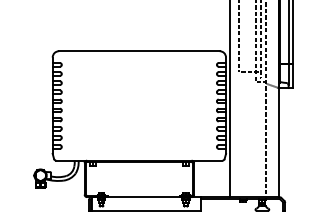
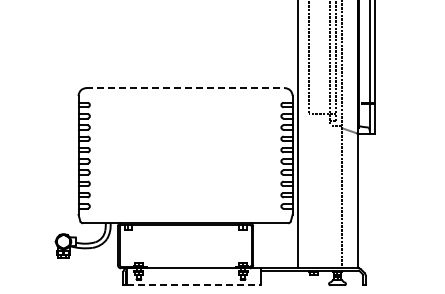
line: (140, 51) -> (186, 88), solid -> dashed
line: (146, 211) -> (194, 285), solid -> dashed

